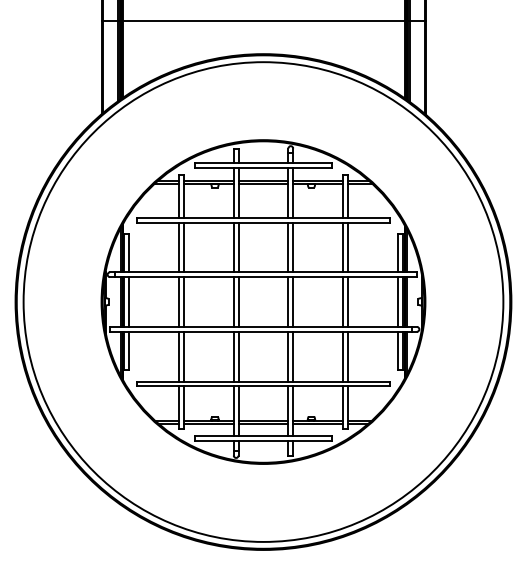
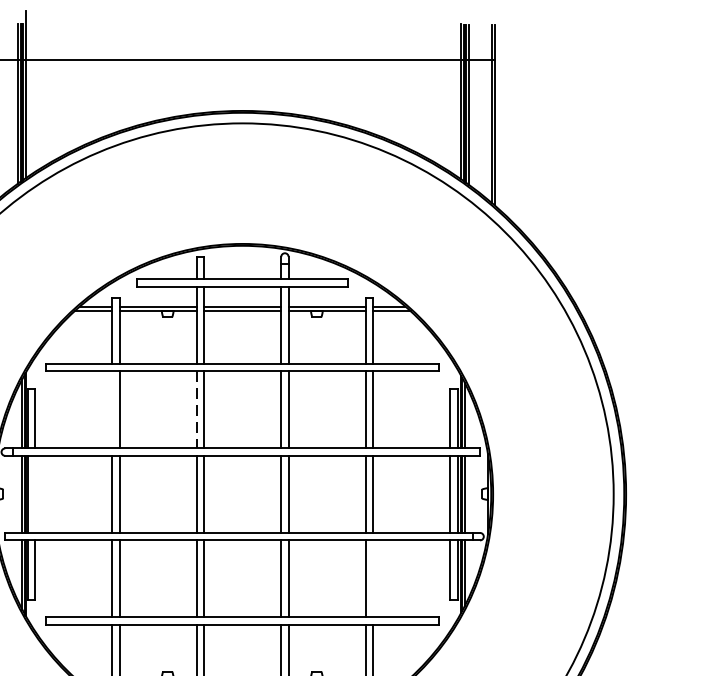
line: (179, 247) -> (112, 410), removed
line: (233, 247) -> (196, 410), solid -> dashed
line: (129, 301) -> (35, 493), removed
line: (347, 356) -> (372, 578), removed

